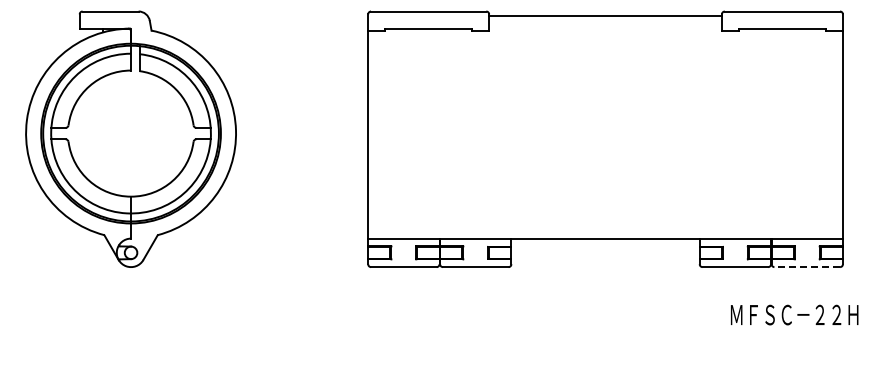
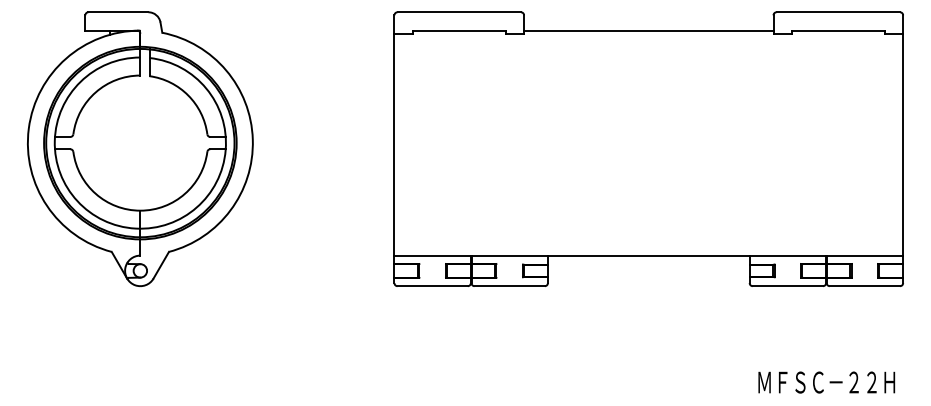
line: (605, 15) -> (648, 30), moved
line: (807, 267) -> (865, 286), dashed -> solid
text: (794, 314) -> (826, 381), moved

